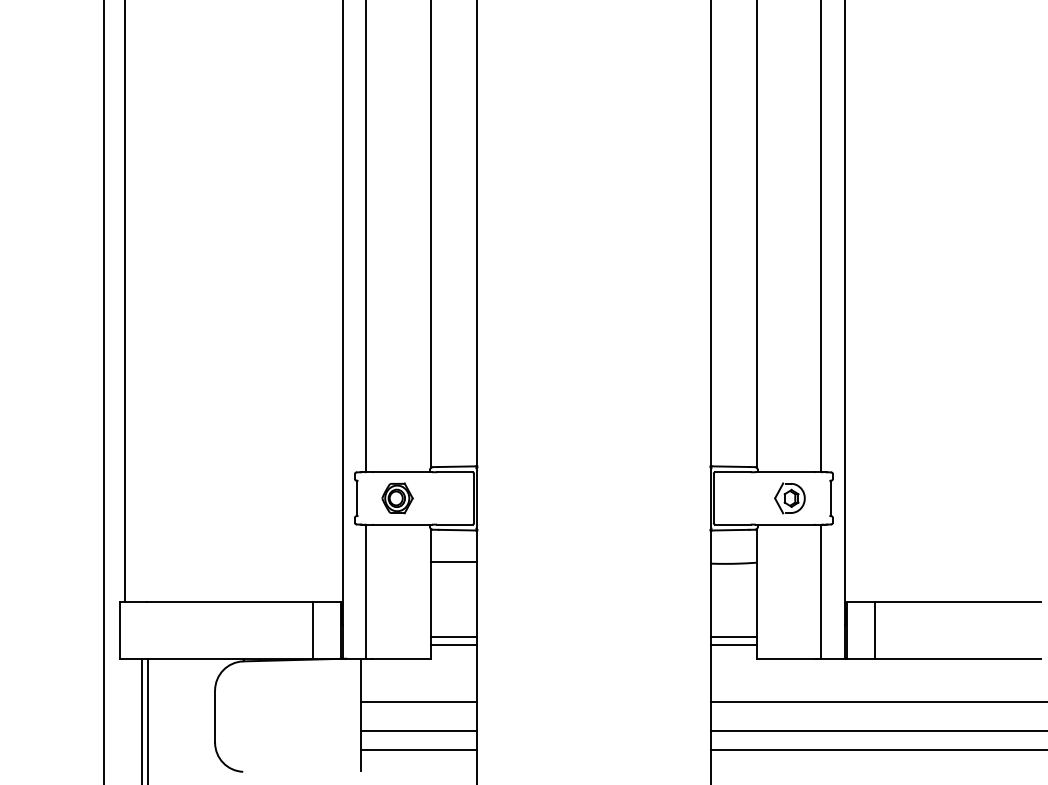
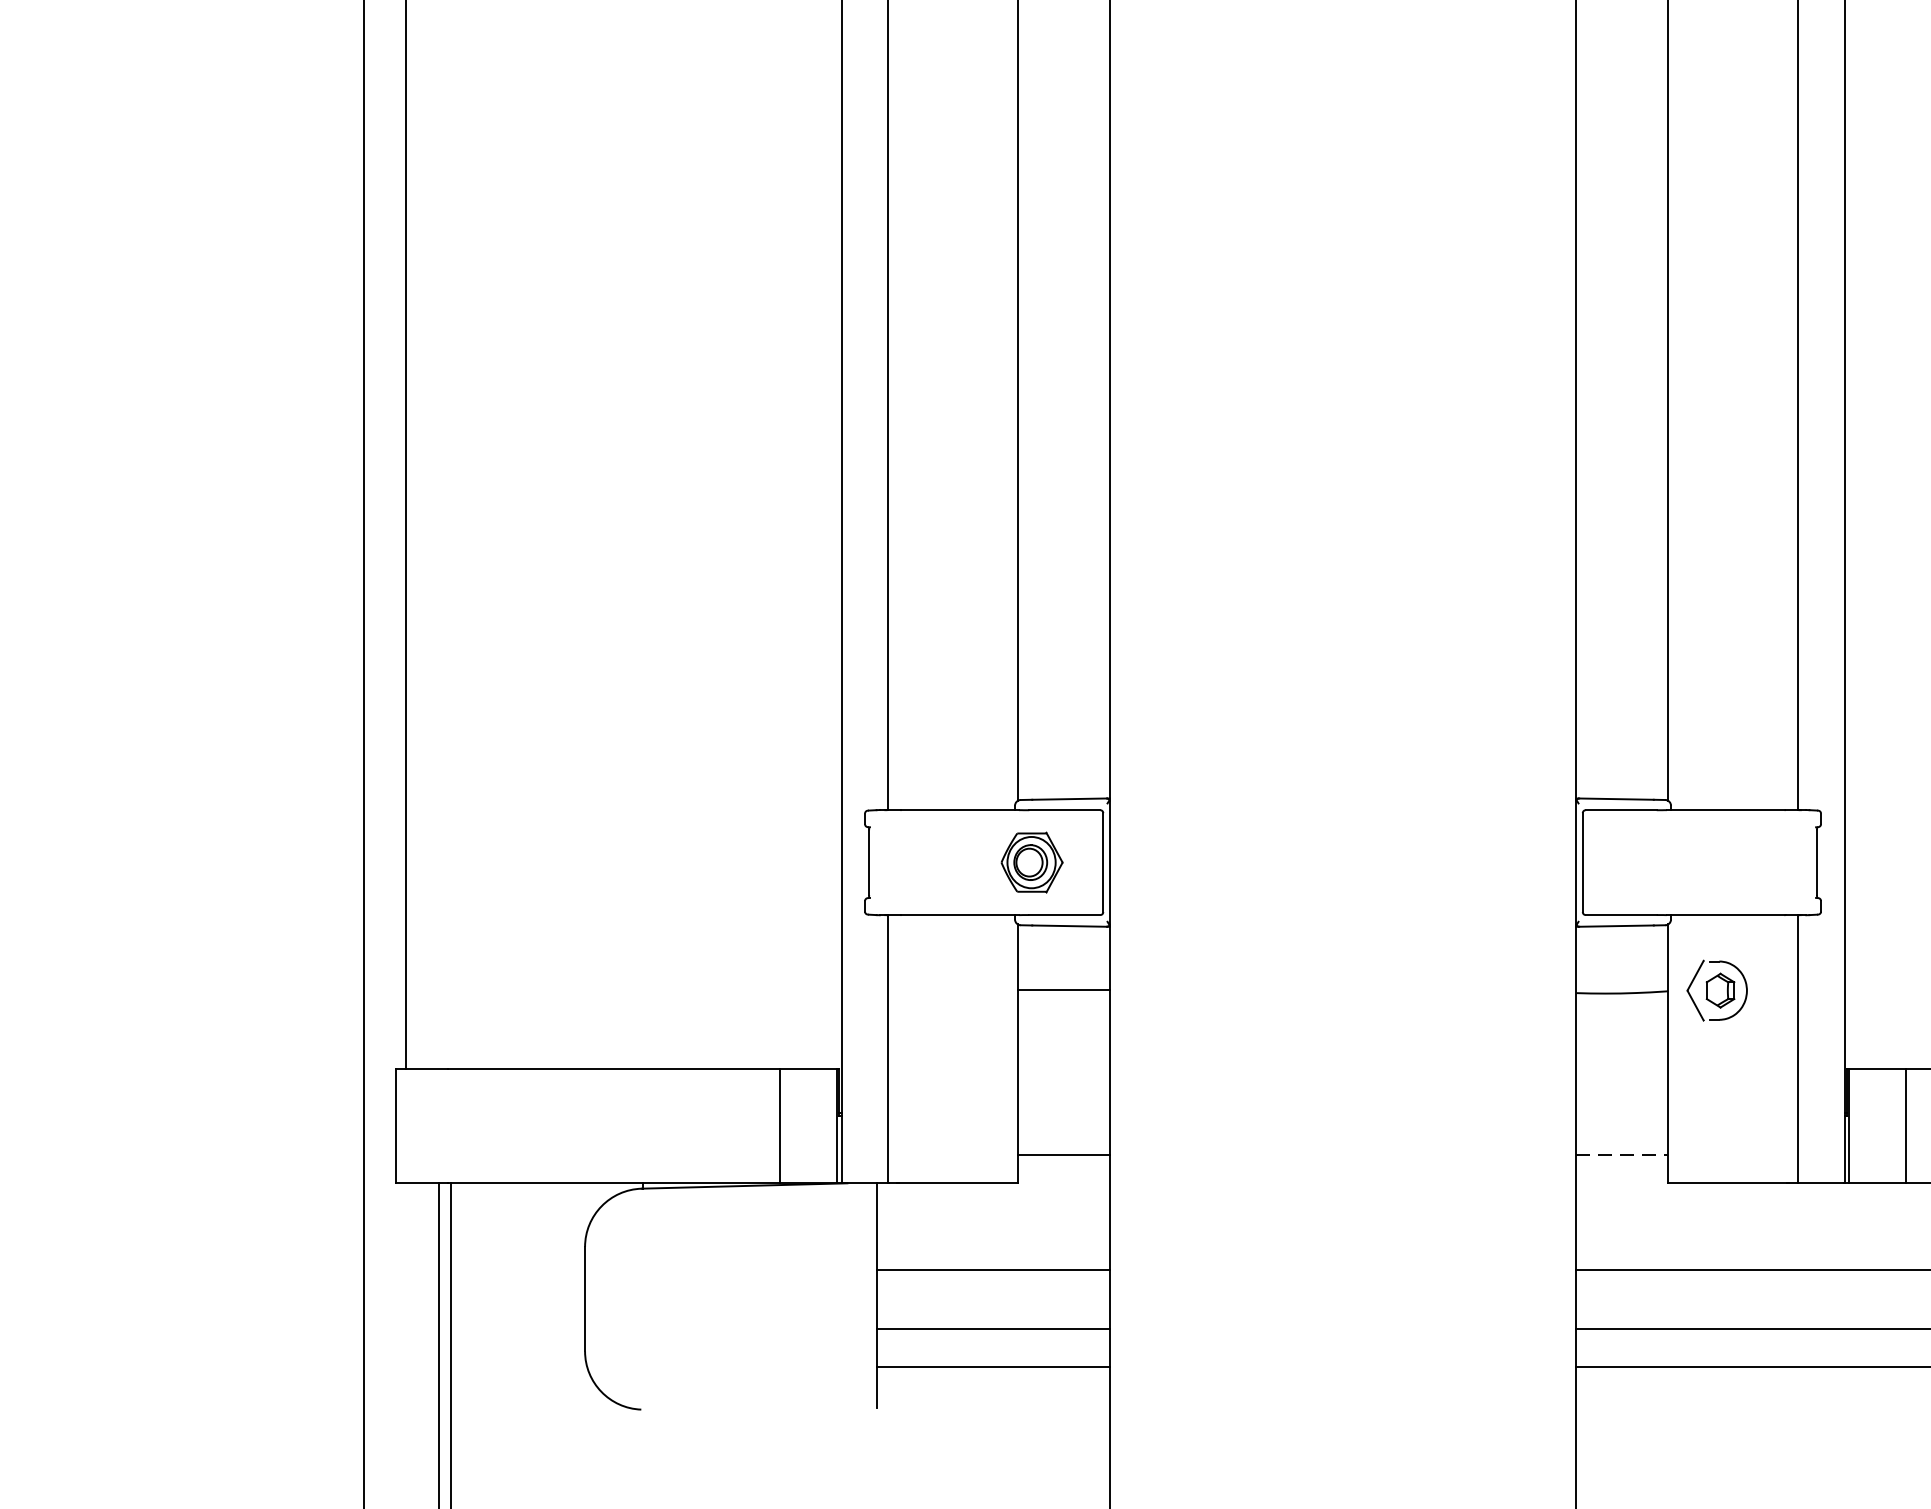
part: (397, 498) -> (1032, 862), moved
part: (789, 498) -> (1716, 990), moved
line: (454, 636) -> (1064, 1138), removed
line: (733, 636) -> (1622, 1138), removed
line: (733, 644) -> (1622, 1154), solid -> dashed

